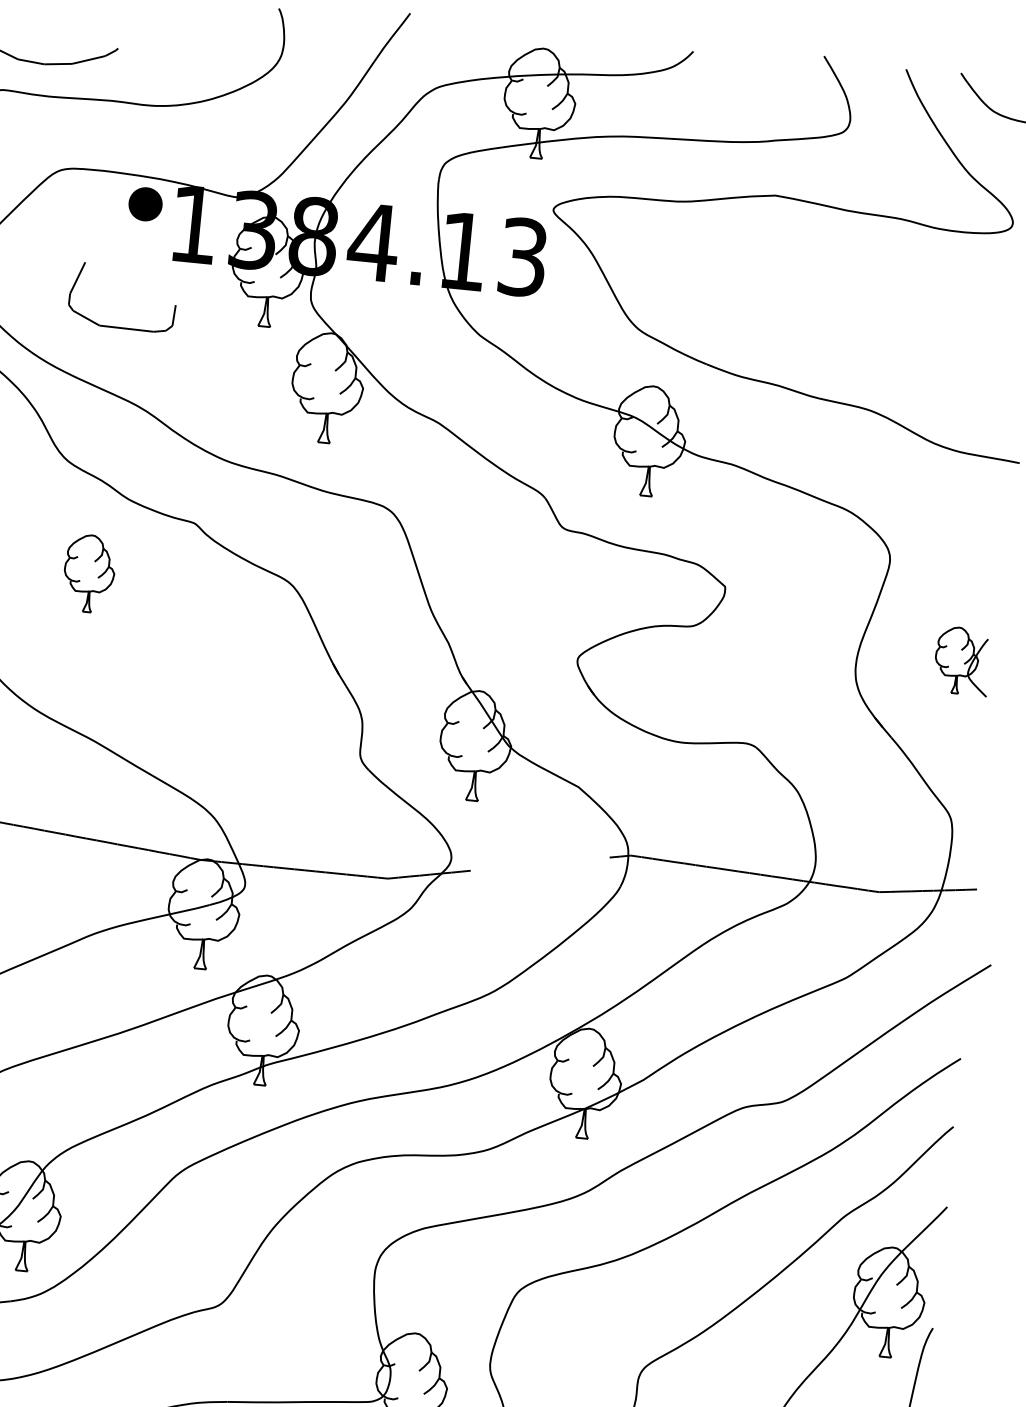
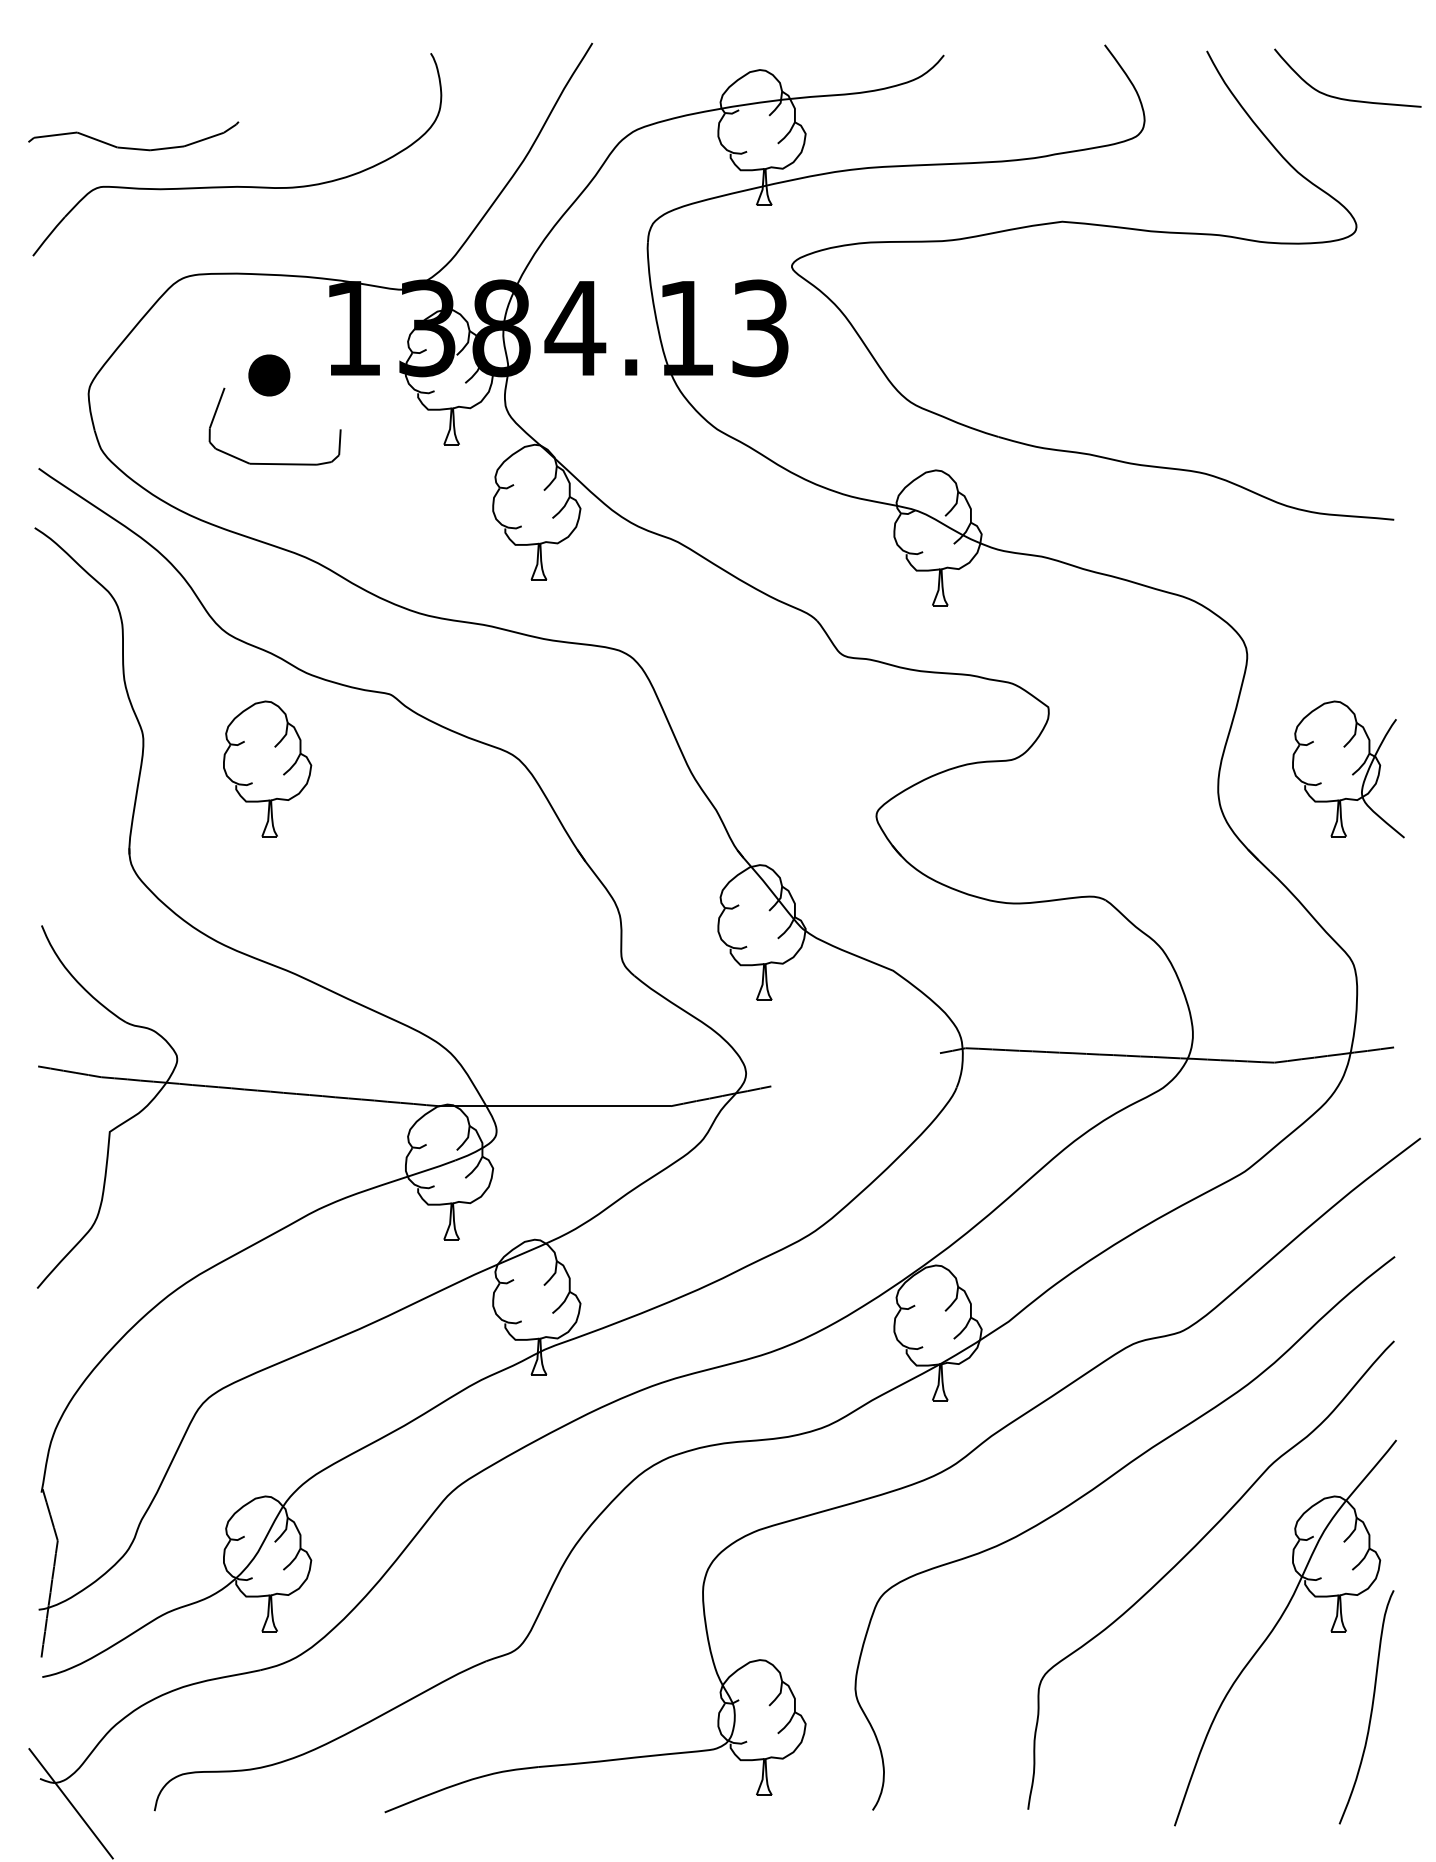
part: (145, 204) -> (269, 375), moved
part: (89, 573) -> (267, 768), size x1.43
part: (962, 661) -> (1348, 769), size x1.67

